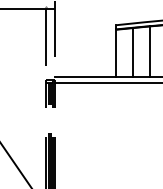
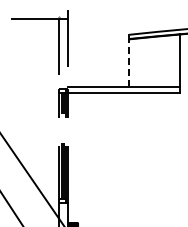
line: (150, 51) -> (163, 61), removed
line: (116, 52) -> (129, 62), solid -> dashed
line: (133, 52) -> (146, 62), removed

